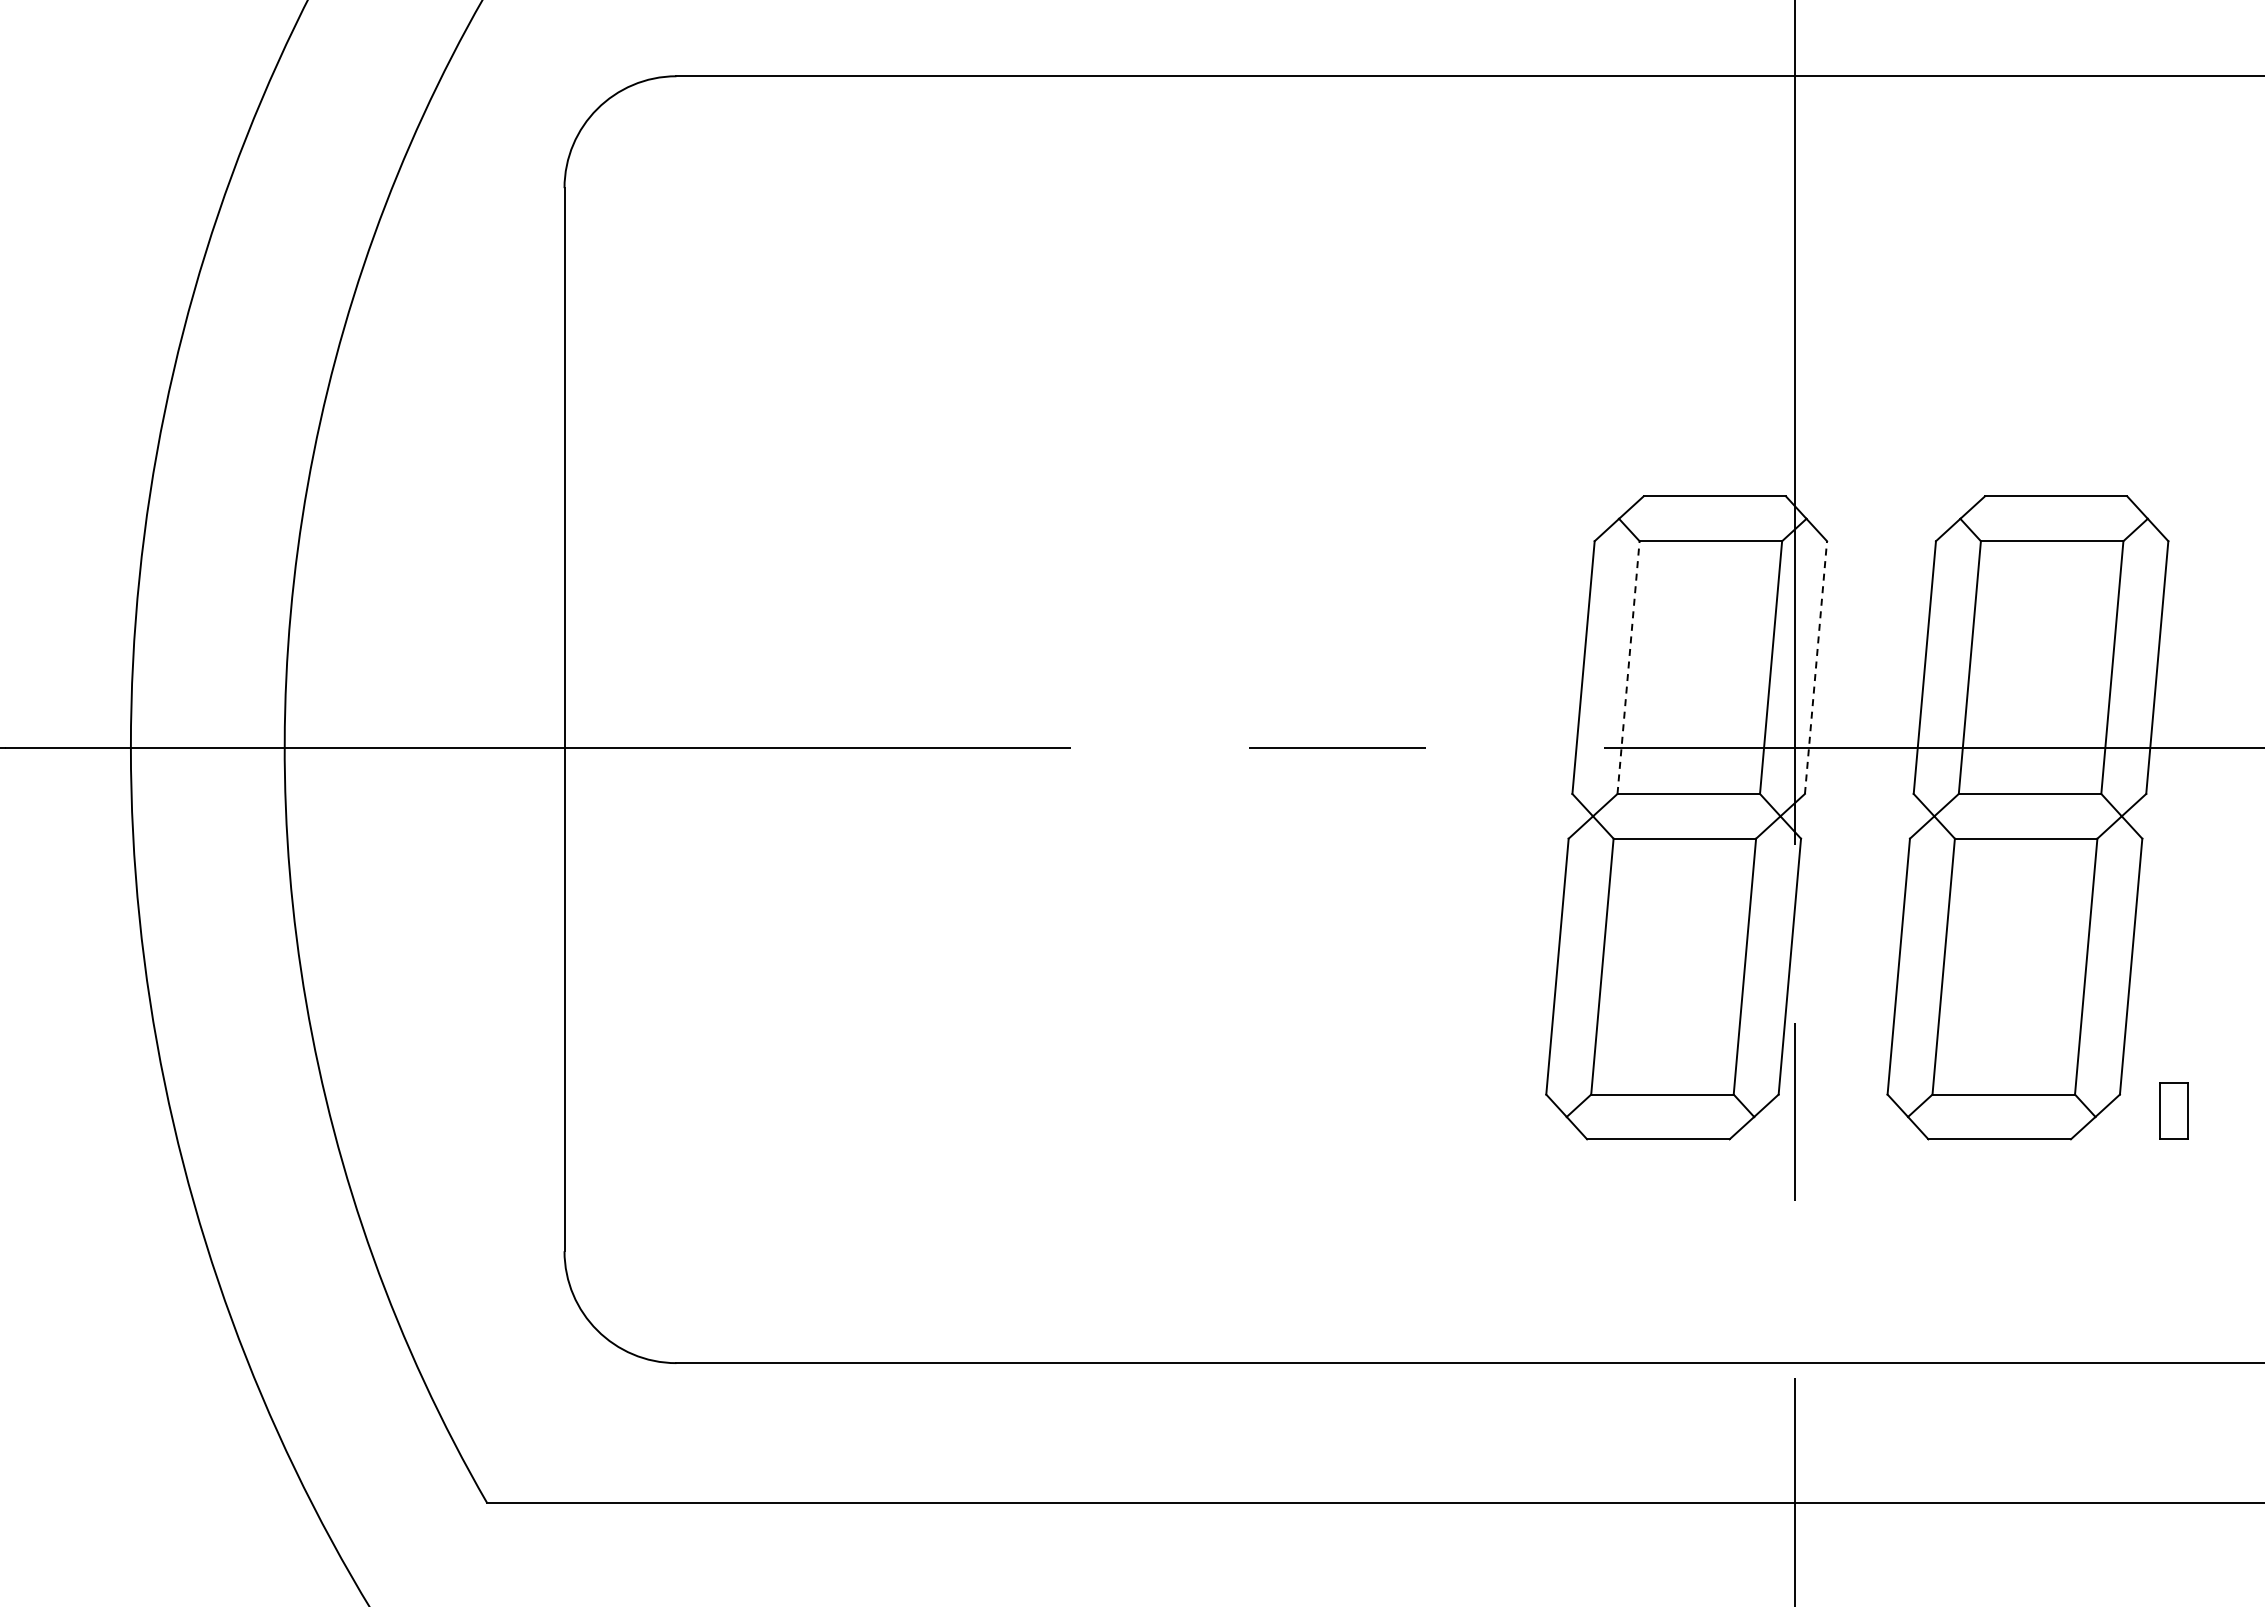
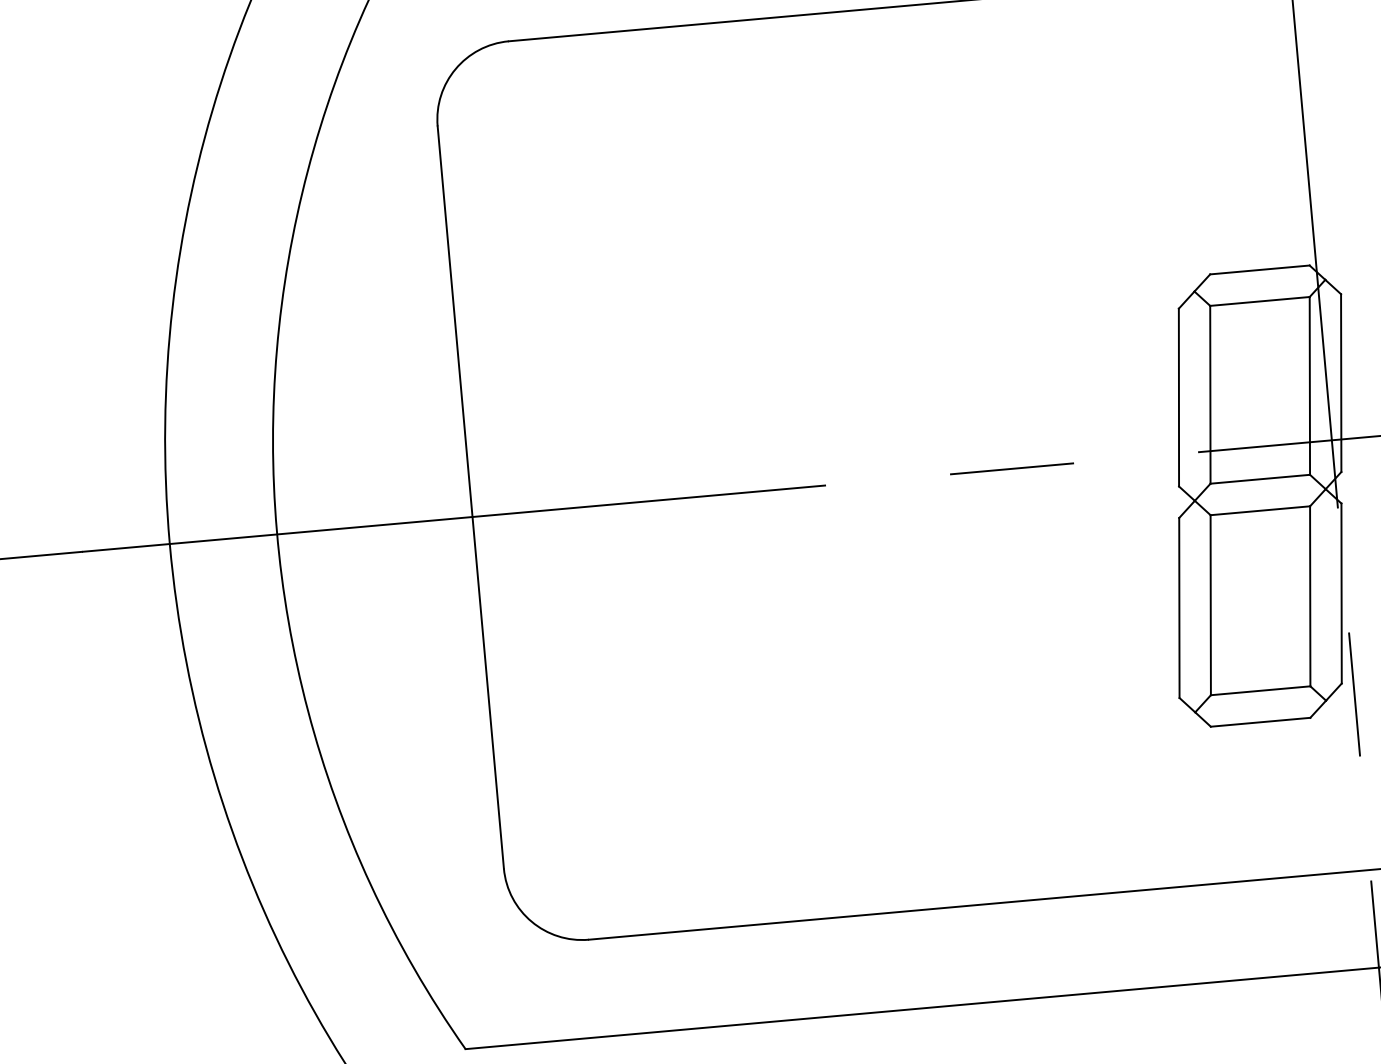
line: (1628, 667) -> (1210, 394), dashed -> solid
line: (1816, 667) -> (1341, 383), dashed -> solid

